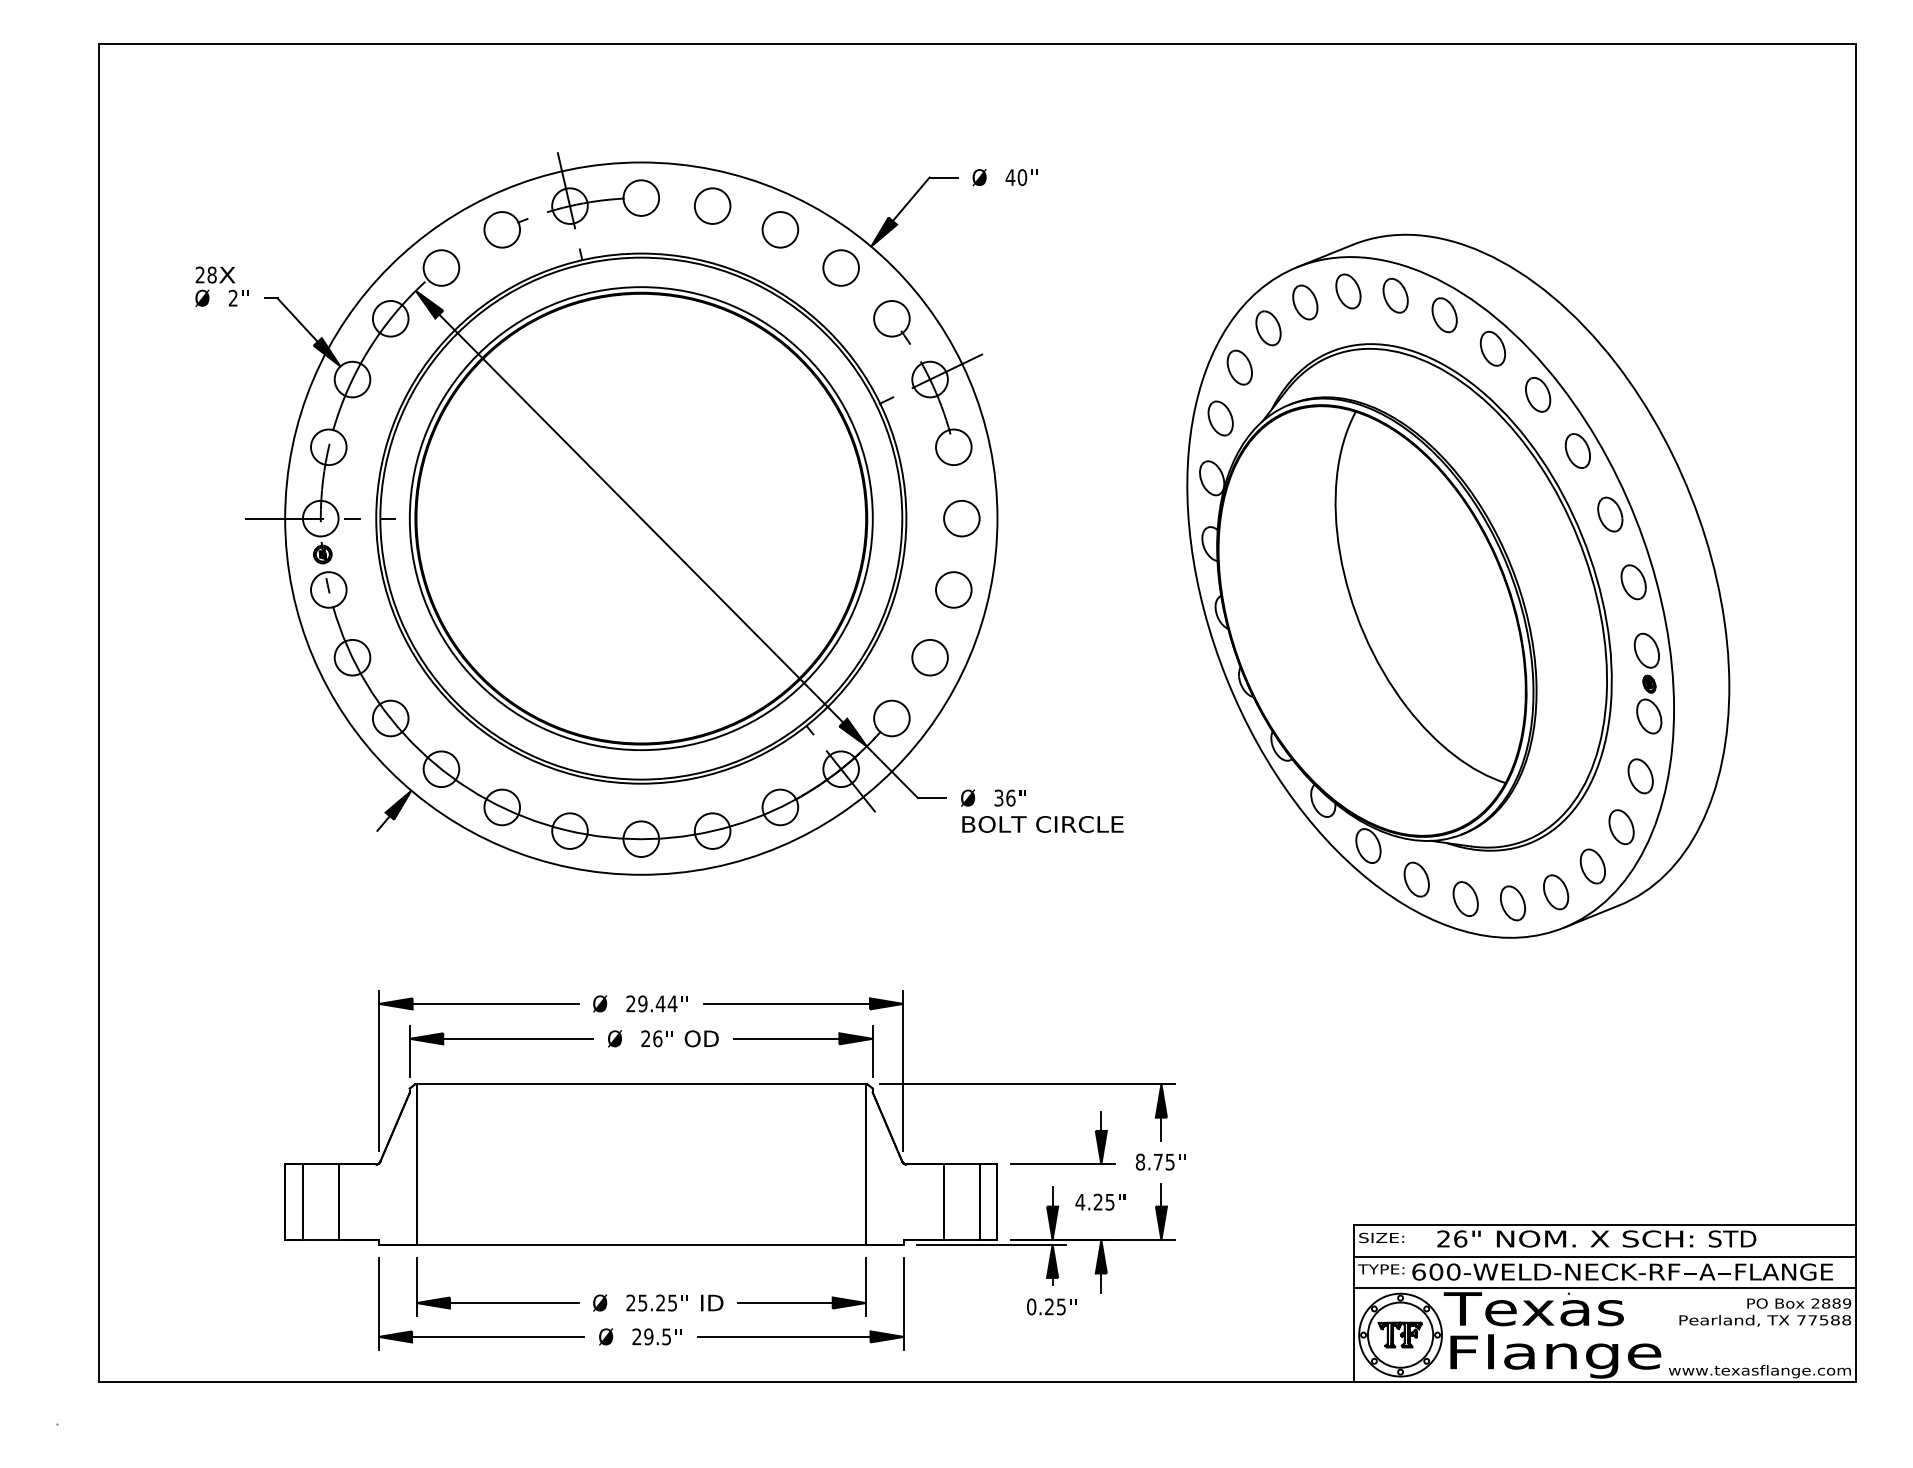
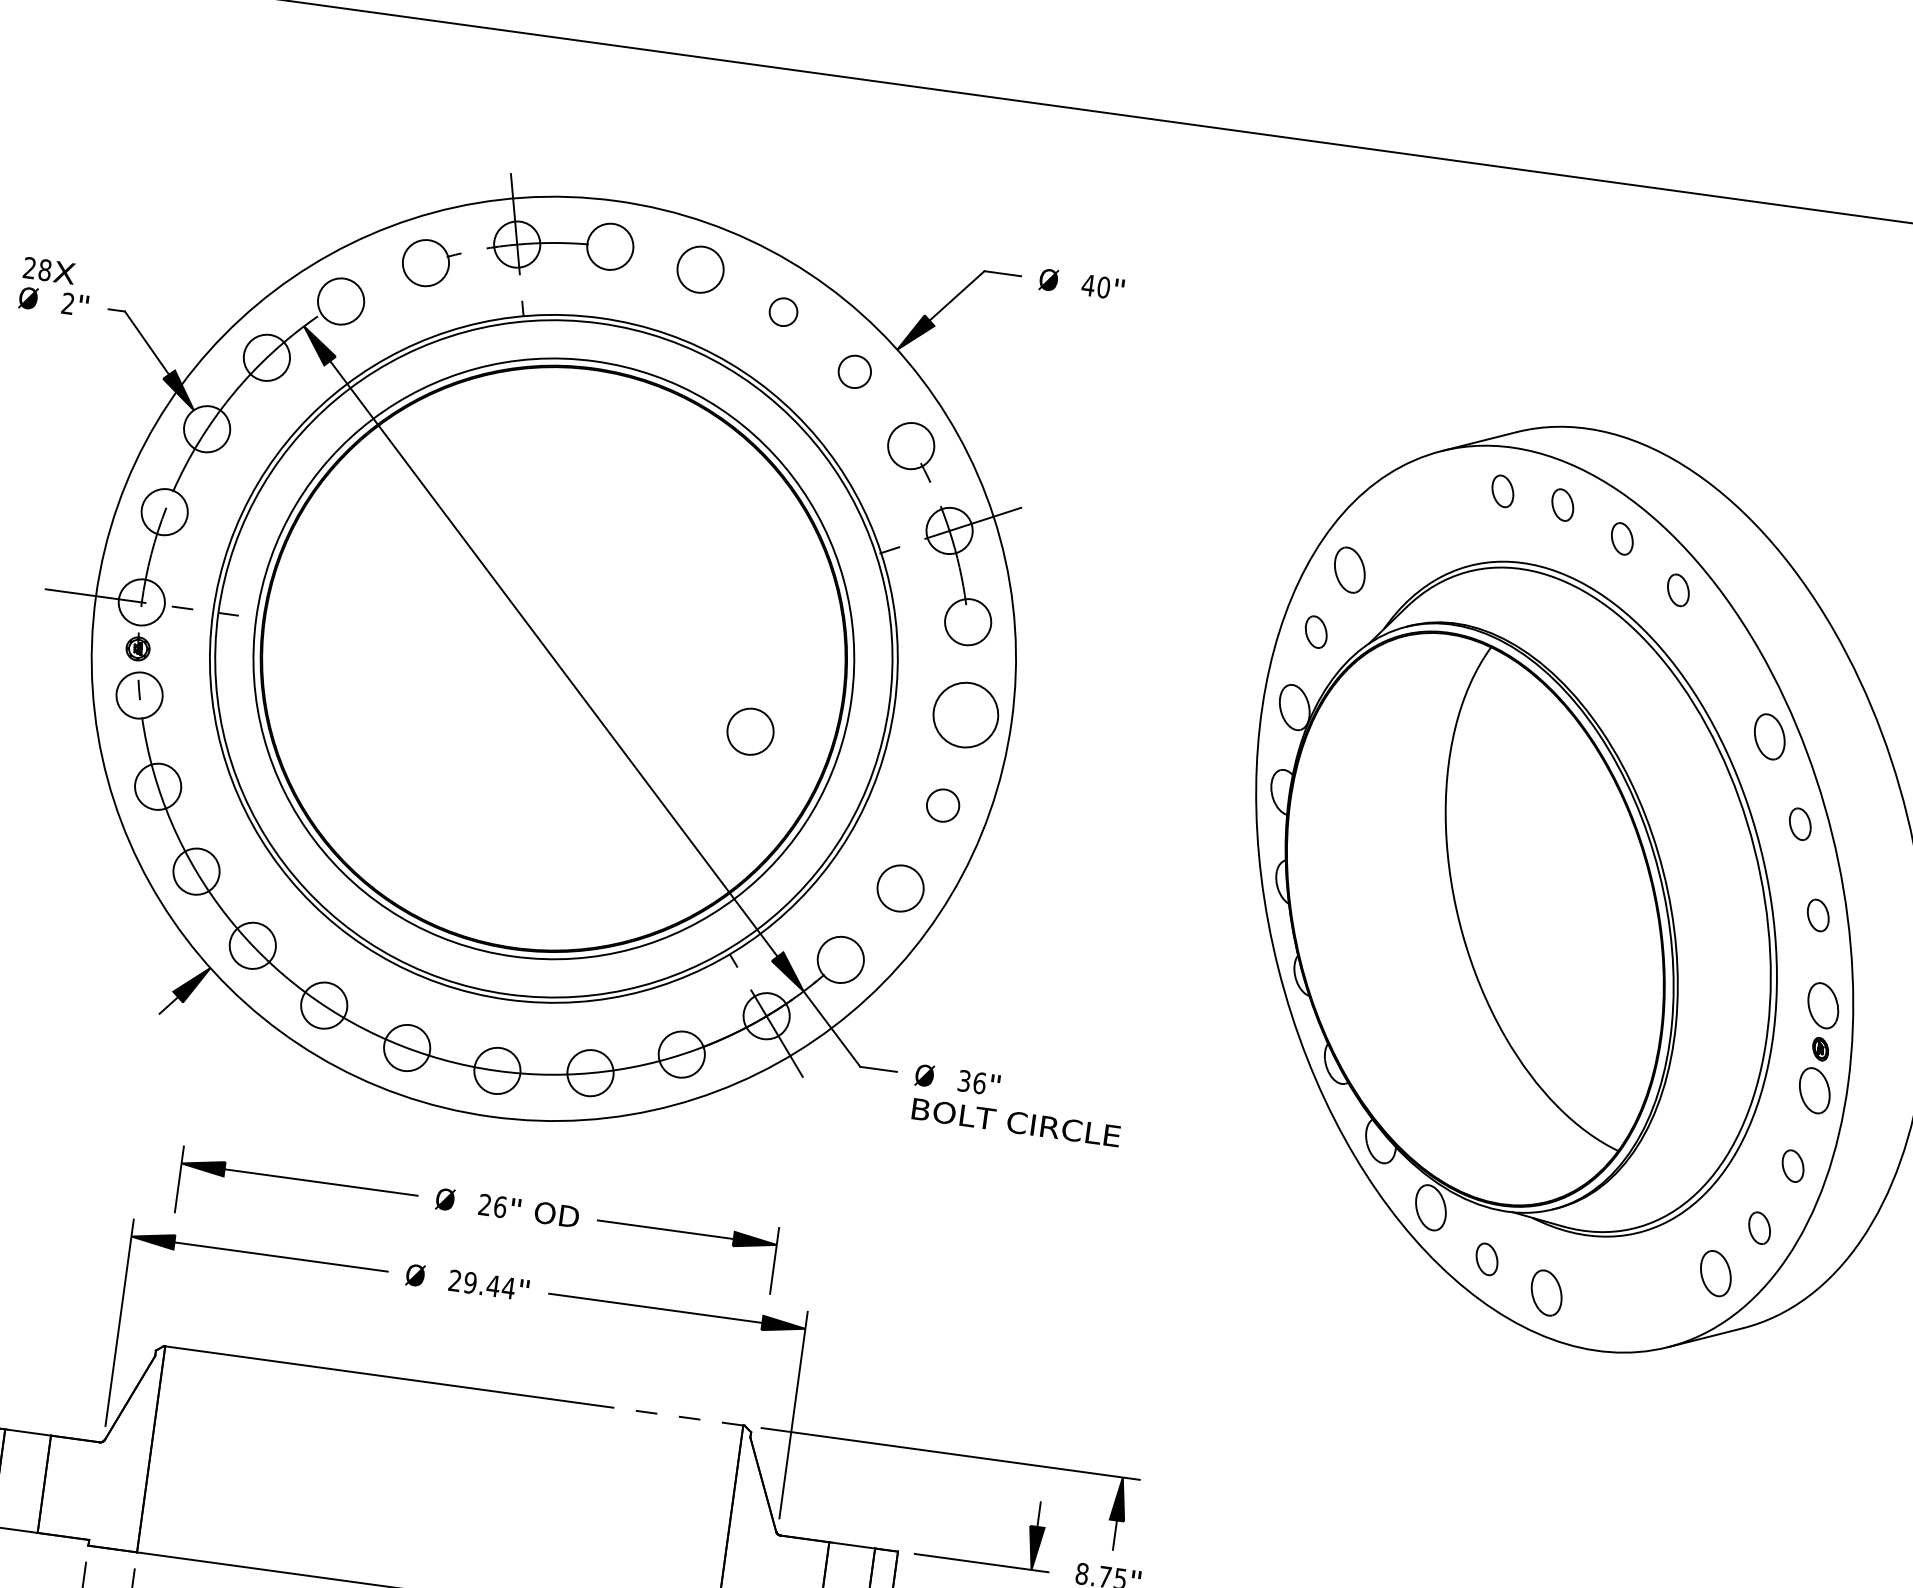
circle: (780, 229) -> (783, 311), size x0.6
circle: (840, 267) -> (854, 371), size x0.7
part: (1348, 291) -> (1502, 491), size x0.7
part: (1395, 295) -> (1562, 504), size x0.7
part: (1305, 302) -> (1445, 497), removed
part: (1444, 315) -> (1622, 539), size x0.7
part: (1268, 328) -> (1393, 524), removed
part: (1492, 348) -> (1678, 590), size x0.7
part: (1538, 394) -> (1729, 657), removed
part: (1220, 418) -> (1316, 632), size x0.7
part: (1610, 514) -> (1800, 824), size x0.7
circle: (961, 518) -> (965, 715), size x1.4
circle: (798, 553) -> (749, 731), added
part: (1633, 582) -> (1818, 915), size x0.7
circle: (953, 589) -> (942, 804), size x0.7
part: (1640, 776) -> (1792, 1166), size x0.7
part: (1621, 827) -> (1759, 1228), size x0.7
part: (1416, 879) -> (1486, 1259), size x0.7
part: (1556, 892) -> (1664, 1300), removed
part: (1512, 903) -> (1606, 1307), removed
part: (641, 1051) -> (477, 1220), moved
line: (807, 1084) -> (667, 1415), solid -> dashed

